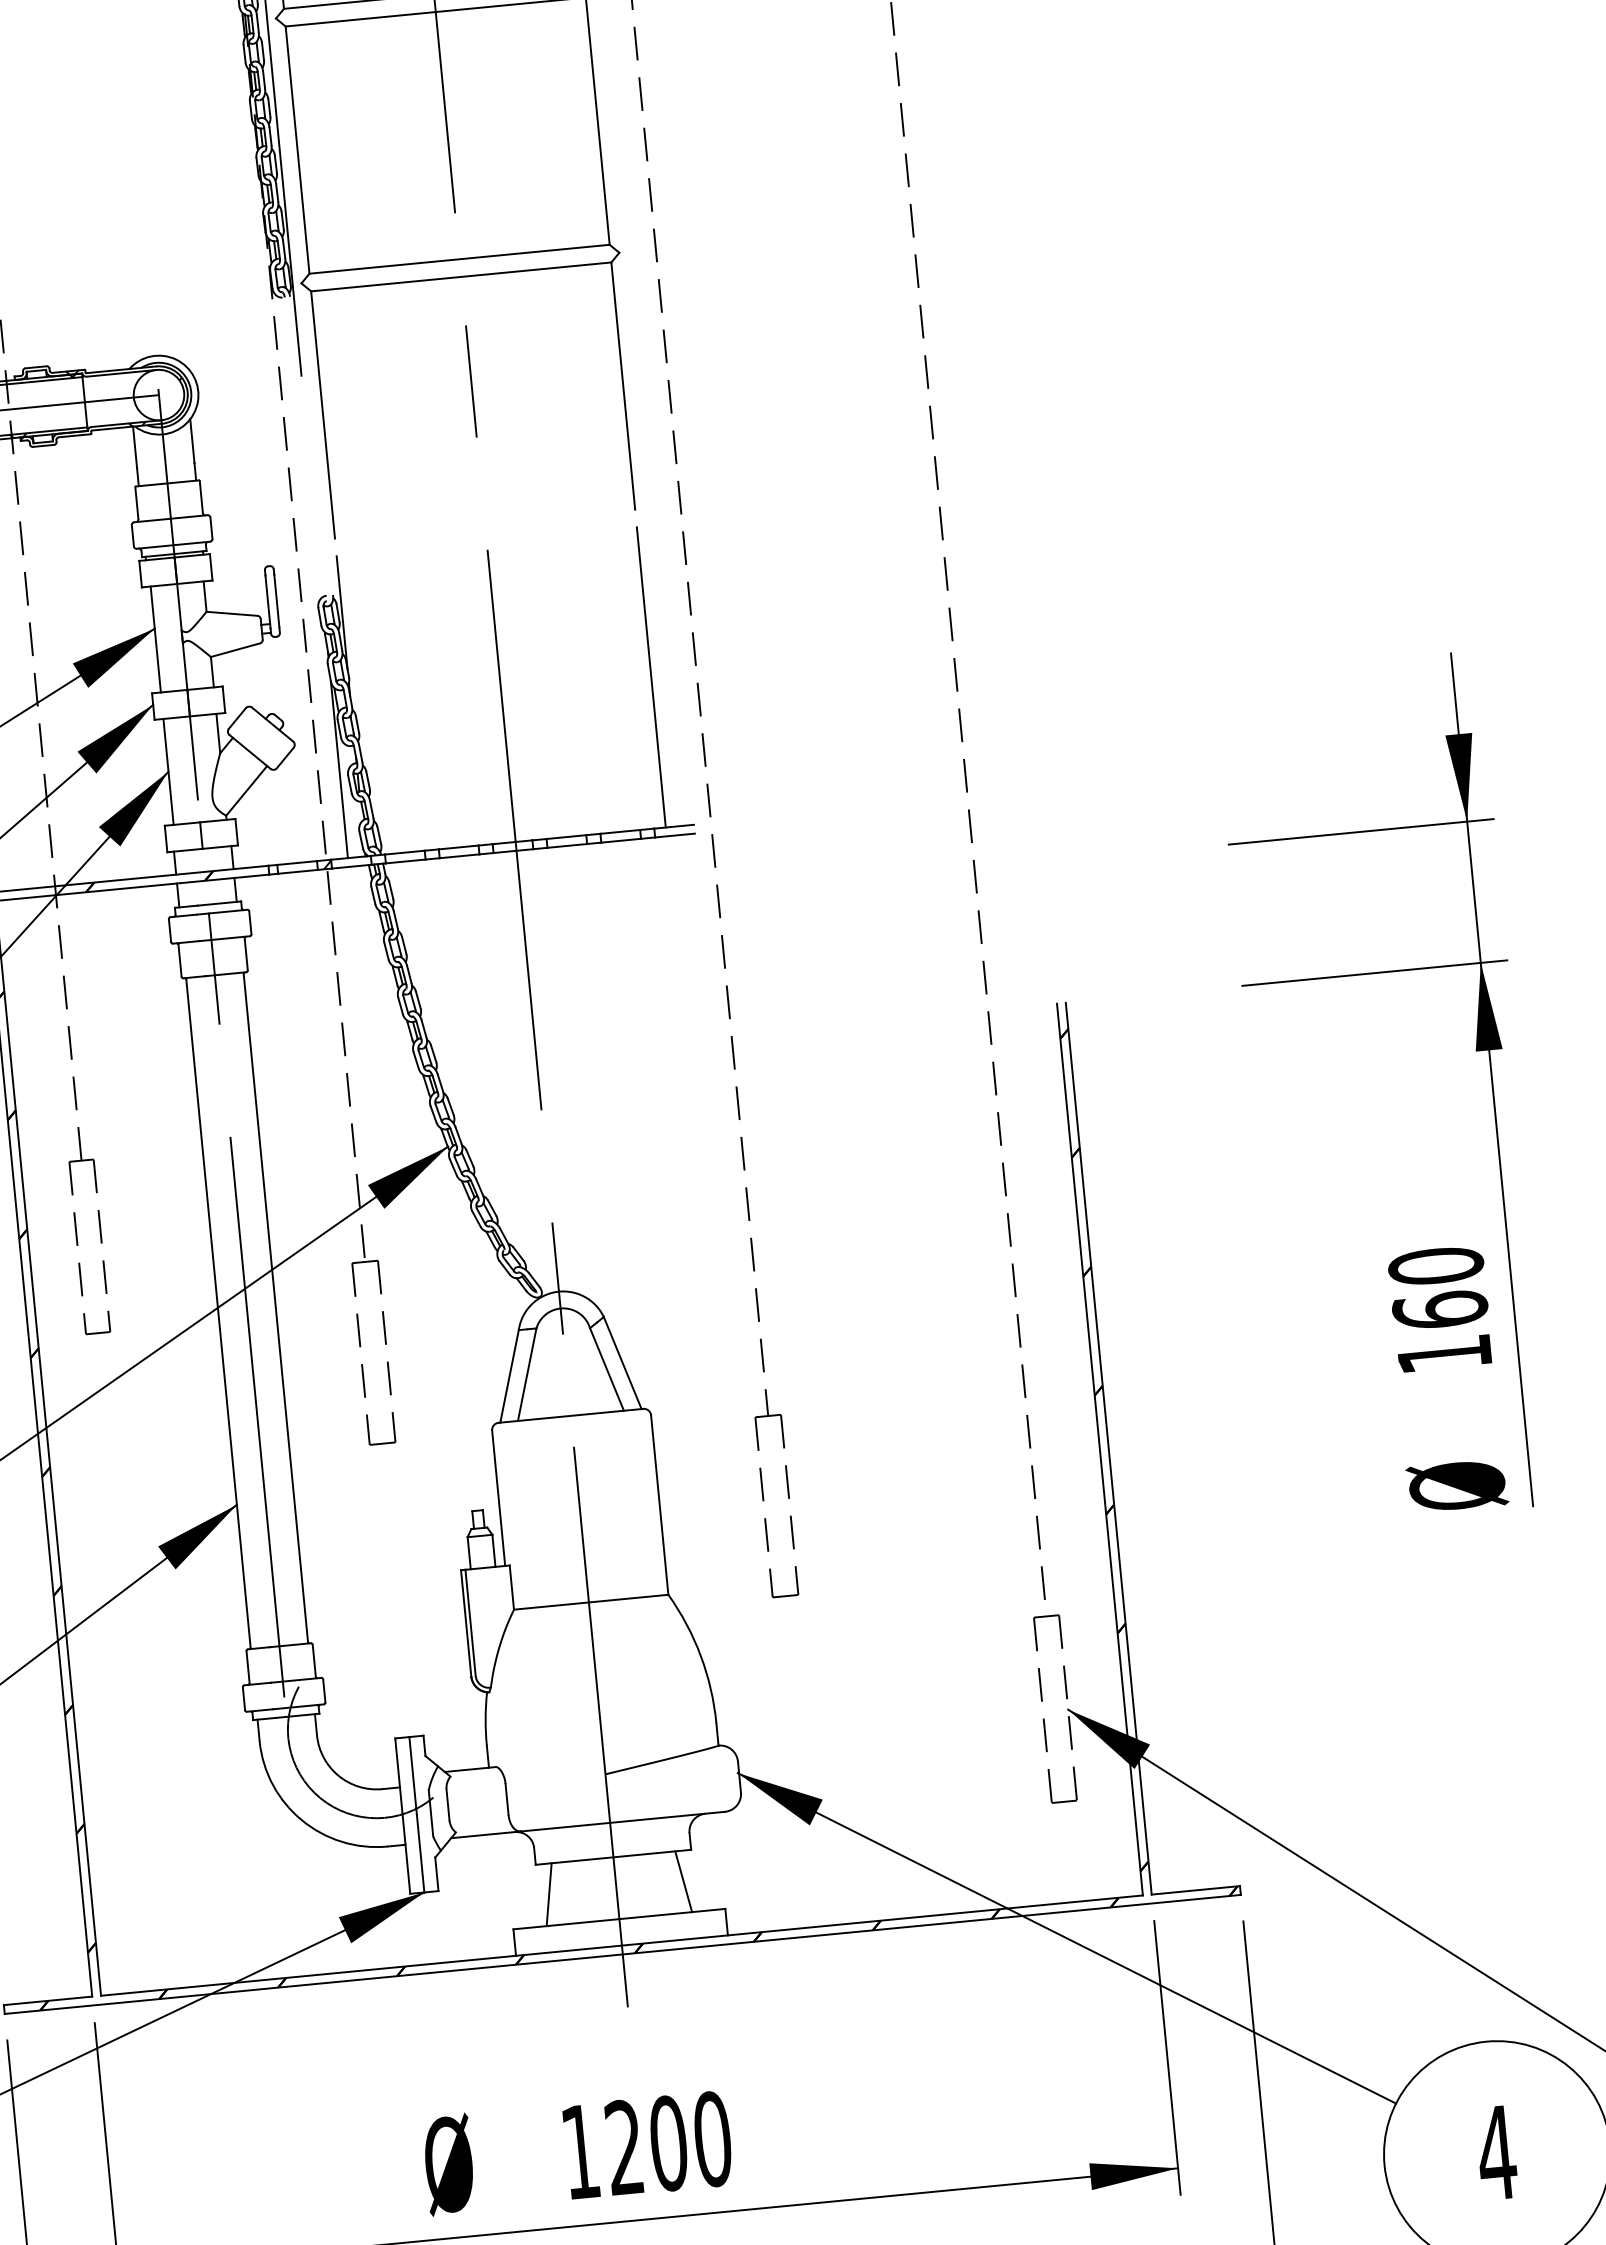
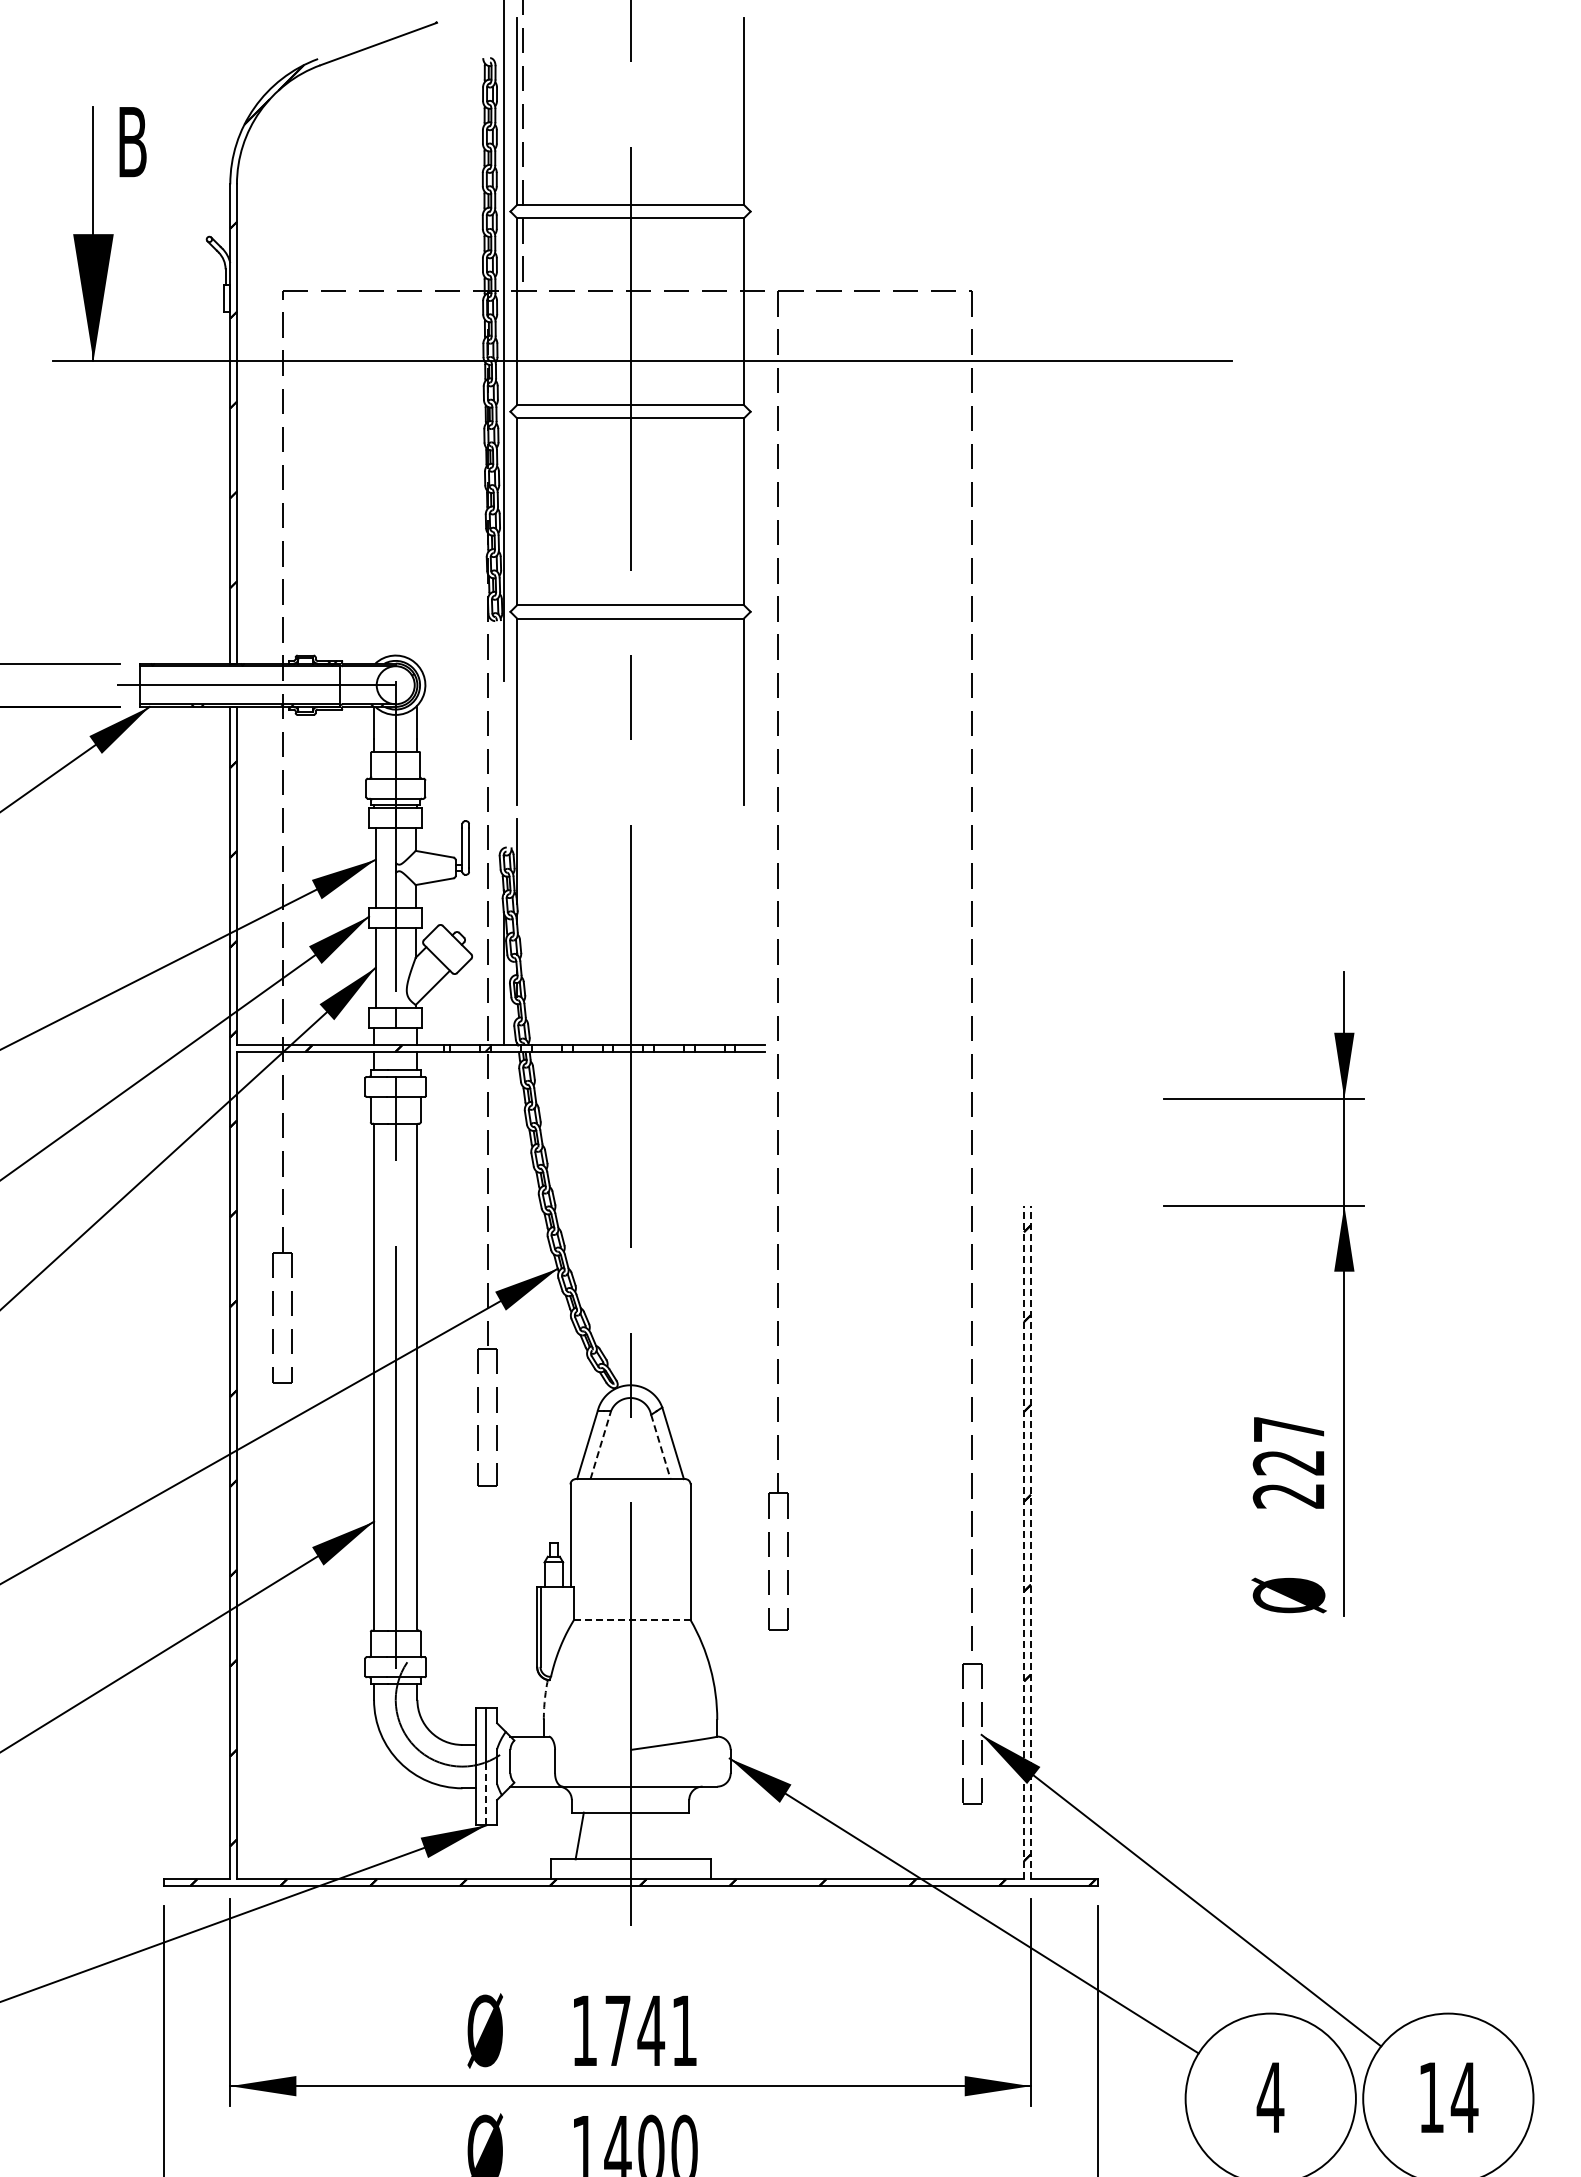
line: (650, 676) -> (743, 931), removed
text: (1439, 1310) -> (1288, 1462), 160 -> 227
line: (606, 1368) -> (660, 1446), solid -> dashed
line: (526, 1373) -> (600, 1444), solid -> dashed
line: (1108, 1448) -> (1030, 1542), solid -> dashed
line: (1100, 1449) -> (1024, 1542), solid -> dashed
line: (590, 1602) -> (631, 1620), solid -> dashed
arc: (485, 1718) -> (544, 1699), solid -> dashed
line: (420, 1852) -> (486, 1795), solid -> dashed
line: (683, 1881) -> (681, 1835), removed
text: (668, 2142) -> (651, 2030), 1200 -> 1741

